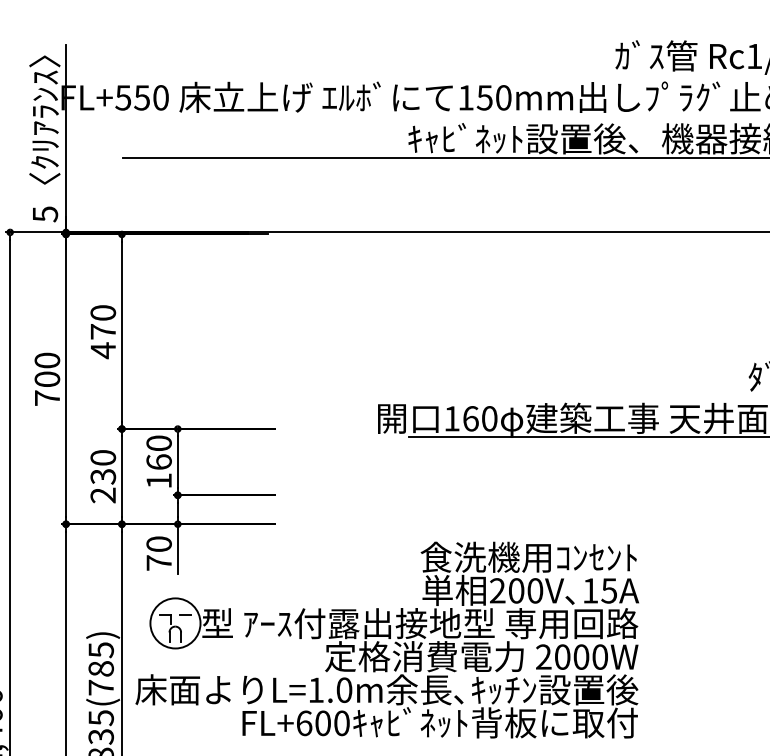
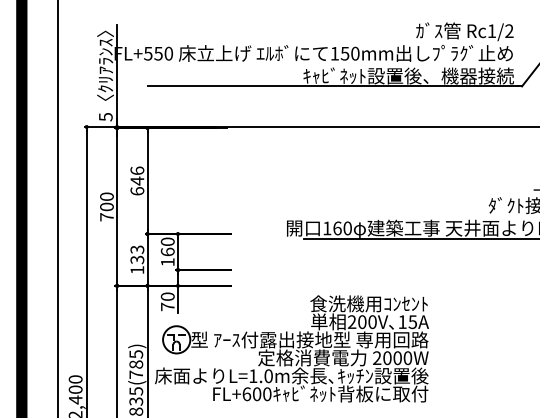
text: (103, 330) -> (137, 180), 470 -> 646
text: (103, 475) -> (137, 259), 230 -> 133

